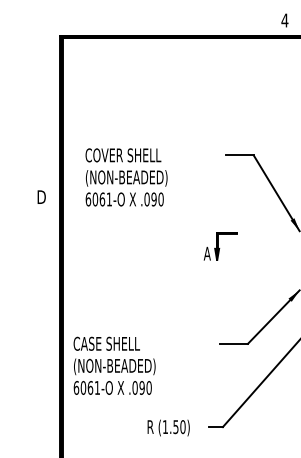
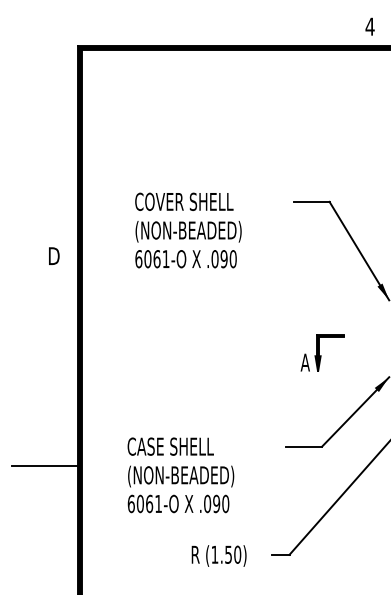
text: (126, 177) -> (188, 230), moved
part: (220, 245) -> (322, 352), moved
line: (34, 358) -> (44, 465), added
text: (114, 366) -> (180, 475), moved

